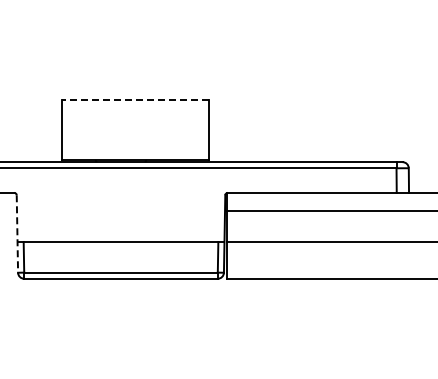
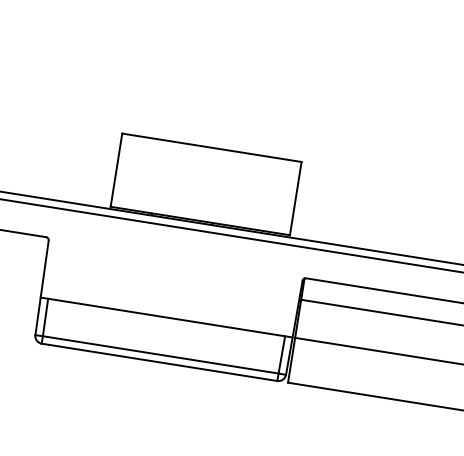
line: (135, 100) -> (211, 148), dashed -> solid
line: (17, 234) -> (42, 288), dashed -> solid

